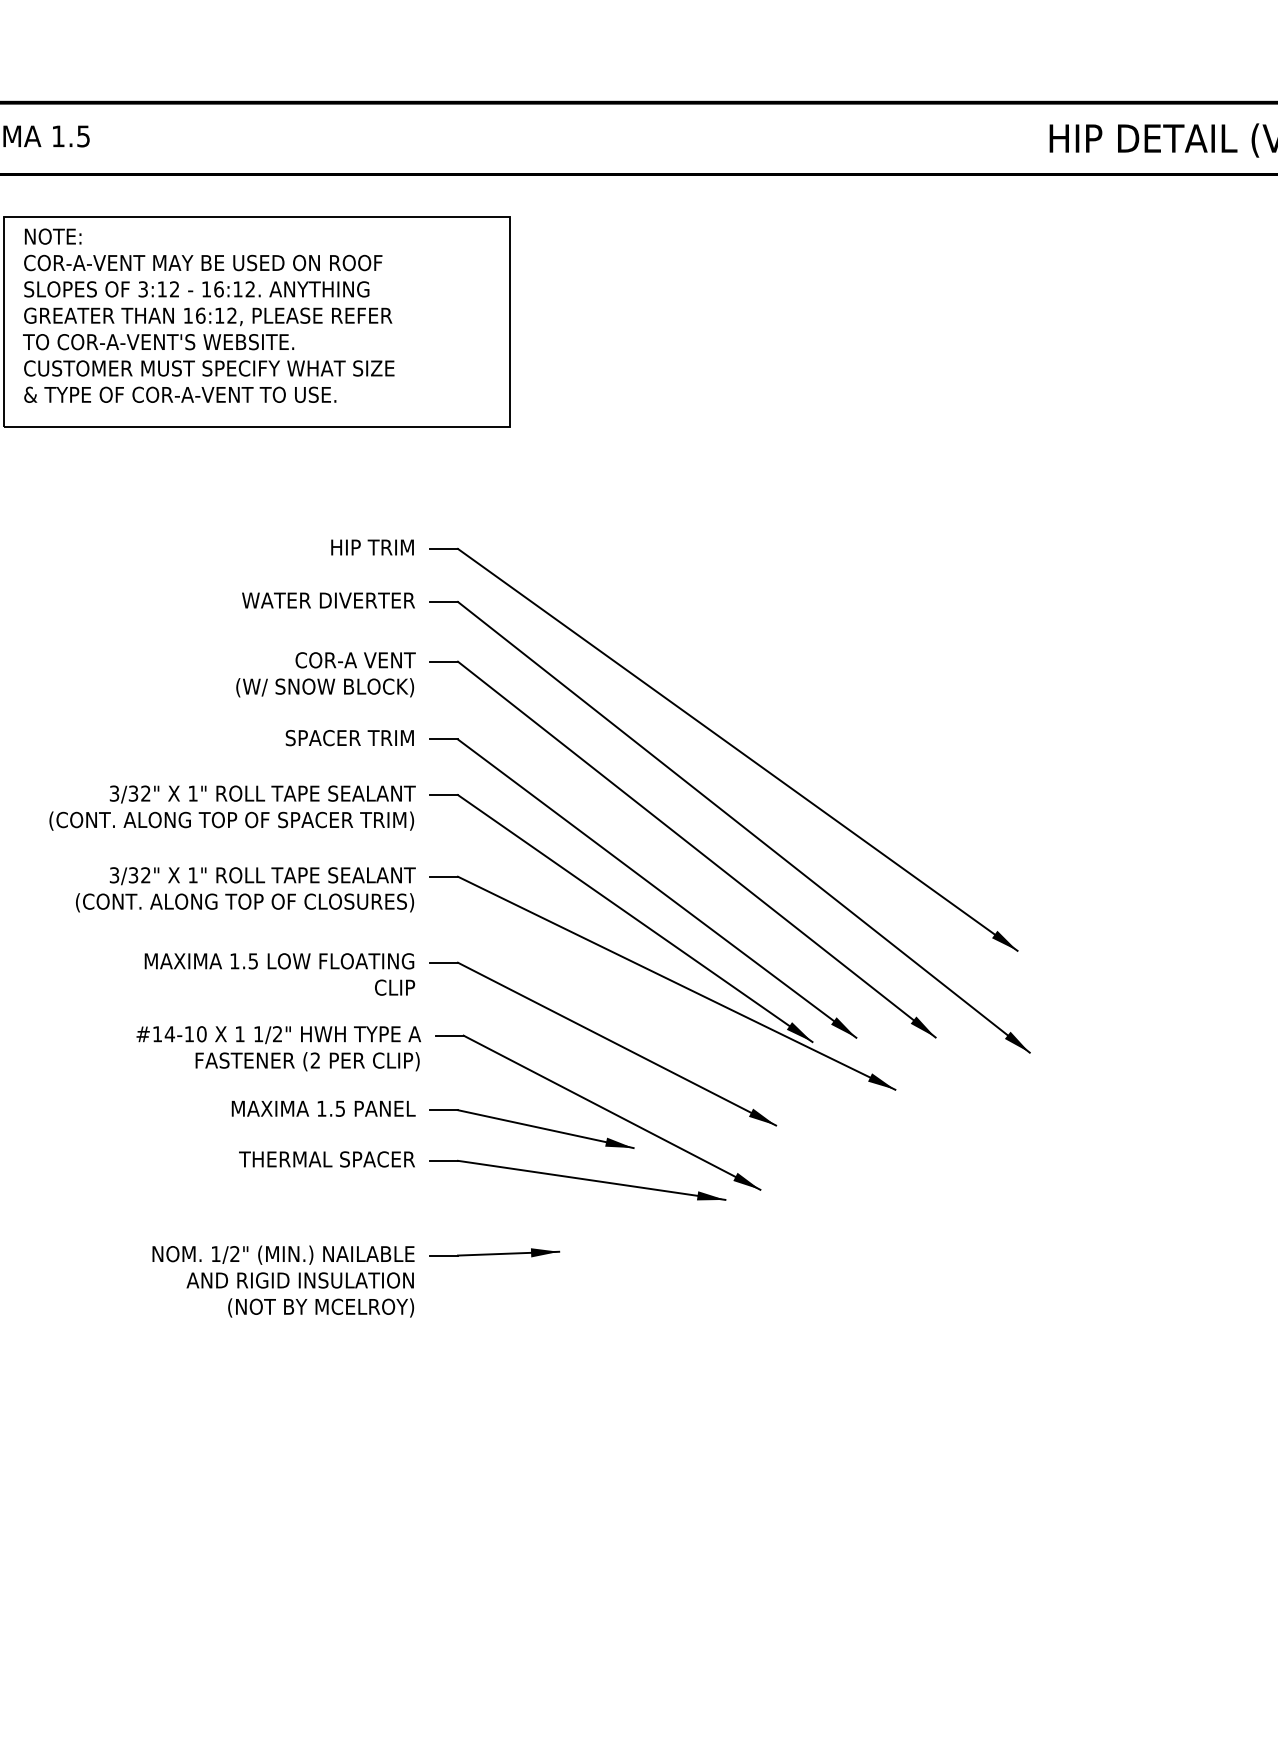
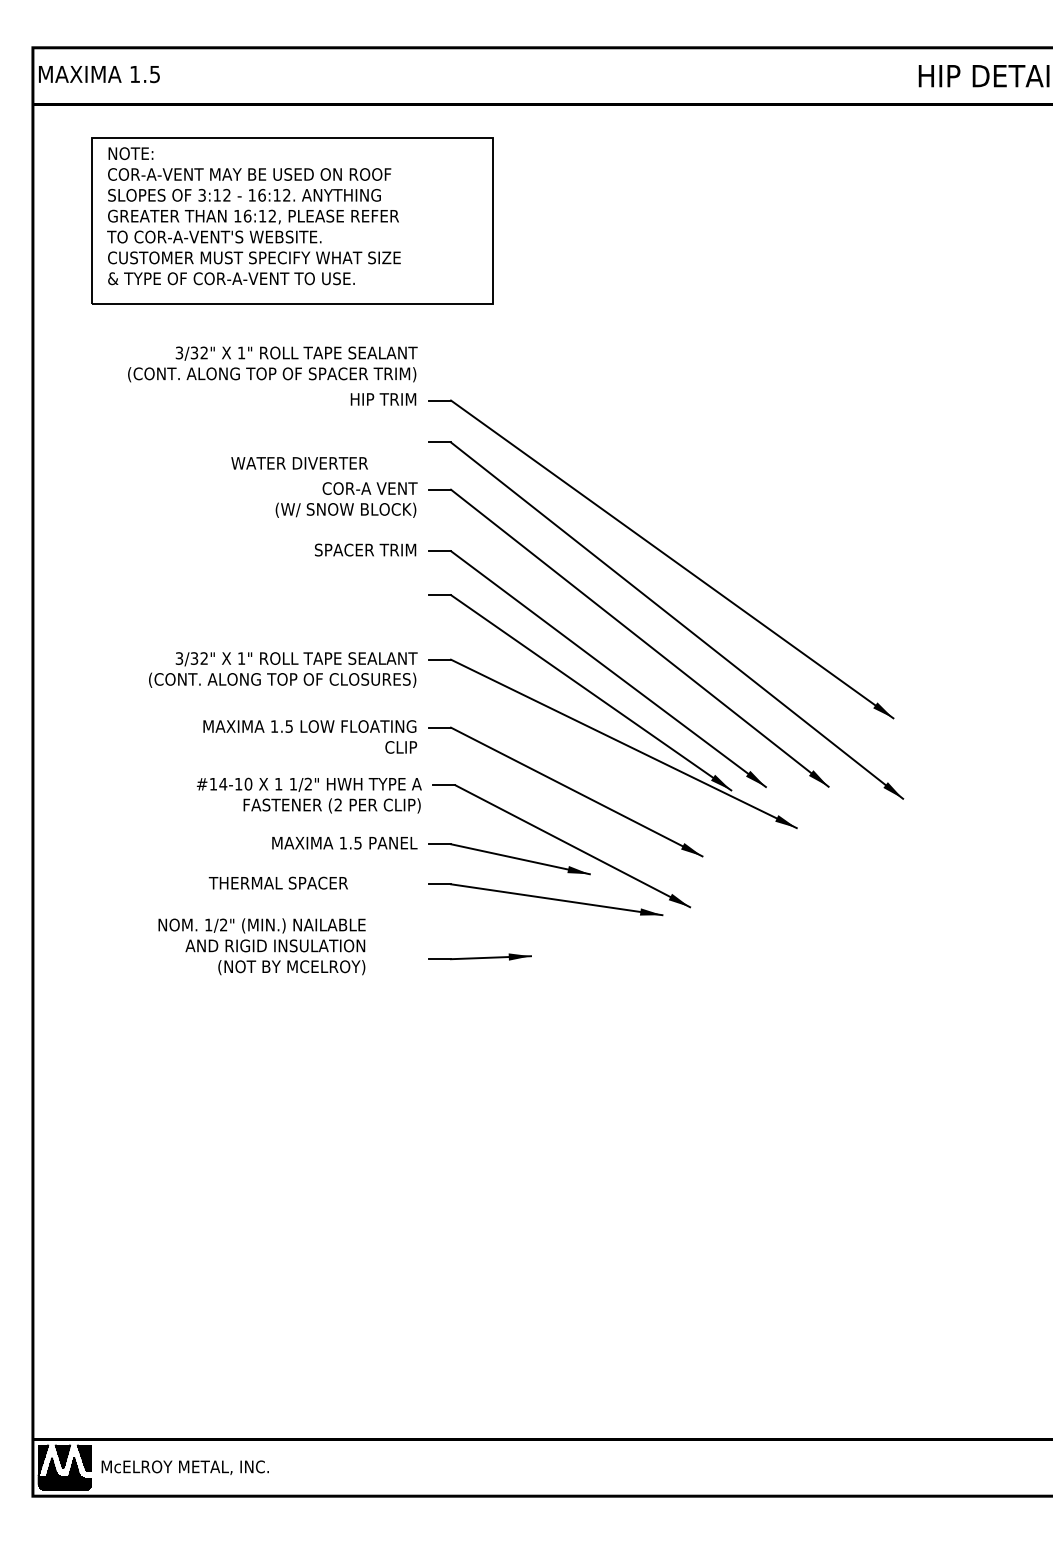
text: (328, 600) -> (299, 463), moved
text: (232, 808) -> (272, 364), moved
text: (325, 1158) -> (277, 882), moved
text: (282, 1281) -> (261, 946), moved

